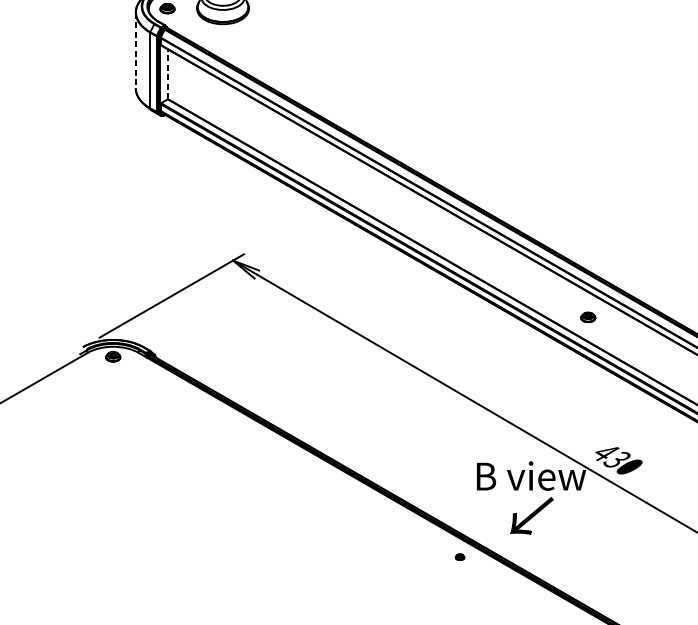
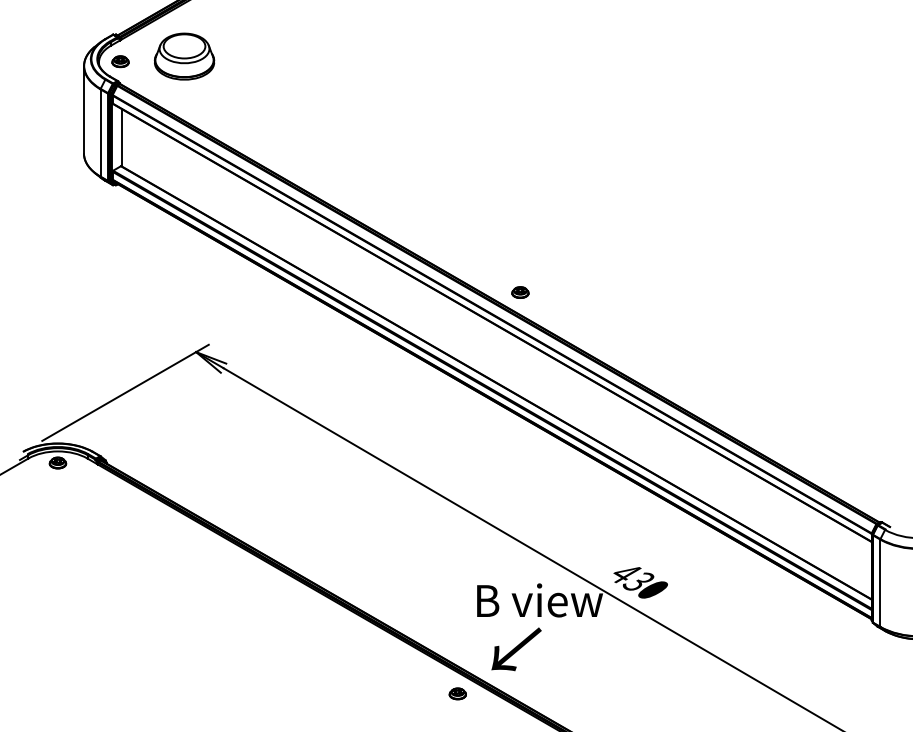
line: (135, 50) -> (83, 109), dashed -> solid
line: (168, 74) -> (121, 137), dashed -> solid
part: (588, 317) -> (520, 292), moved
text: (531, 516) -> (516, 649), moved
part: (459, 556) -> (457, 693), size x1.67

